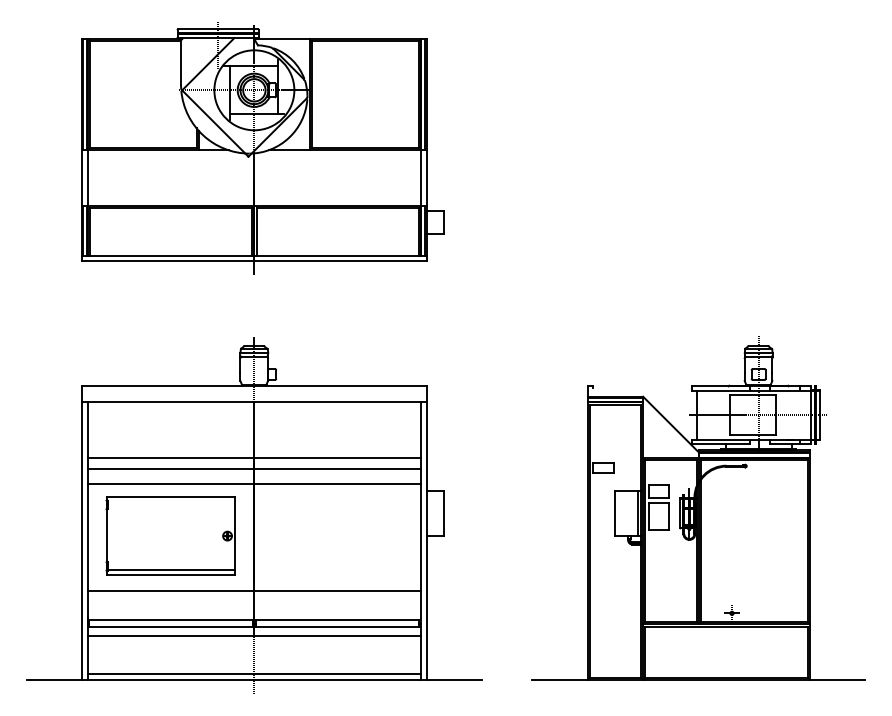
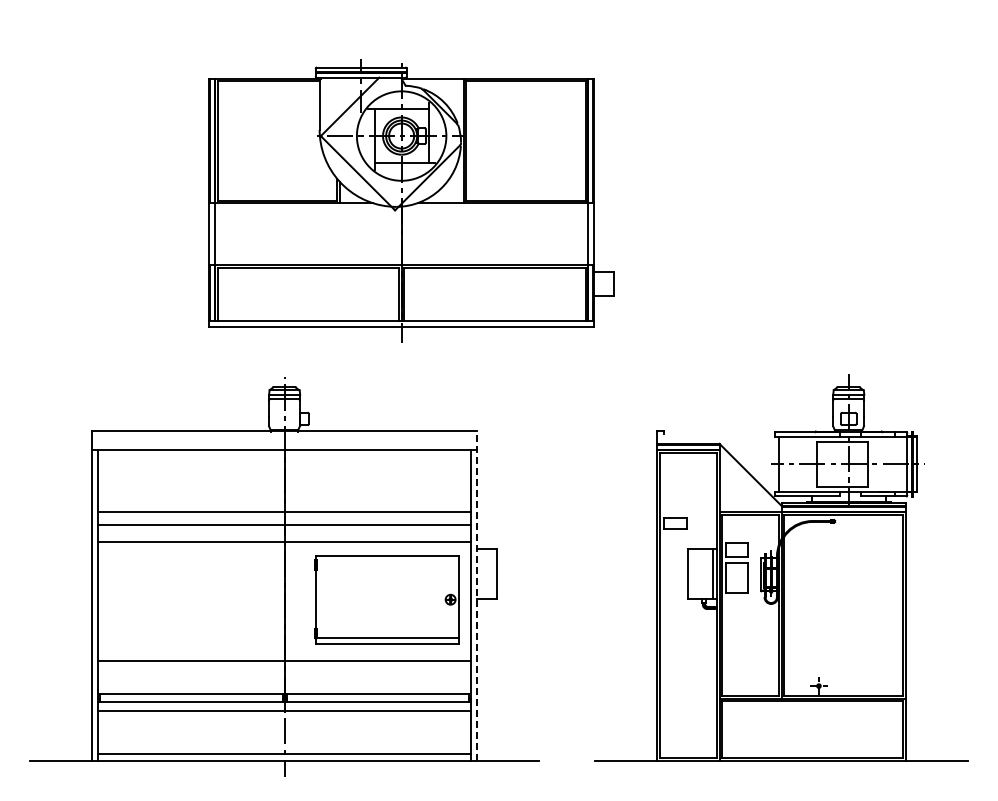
part: (263, 147) -> (411, 200), moved
line: (426, 533) -> (477, 596), solid -> dashed
part: (170, 535) -> (386, 599), moved

